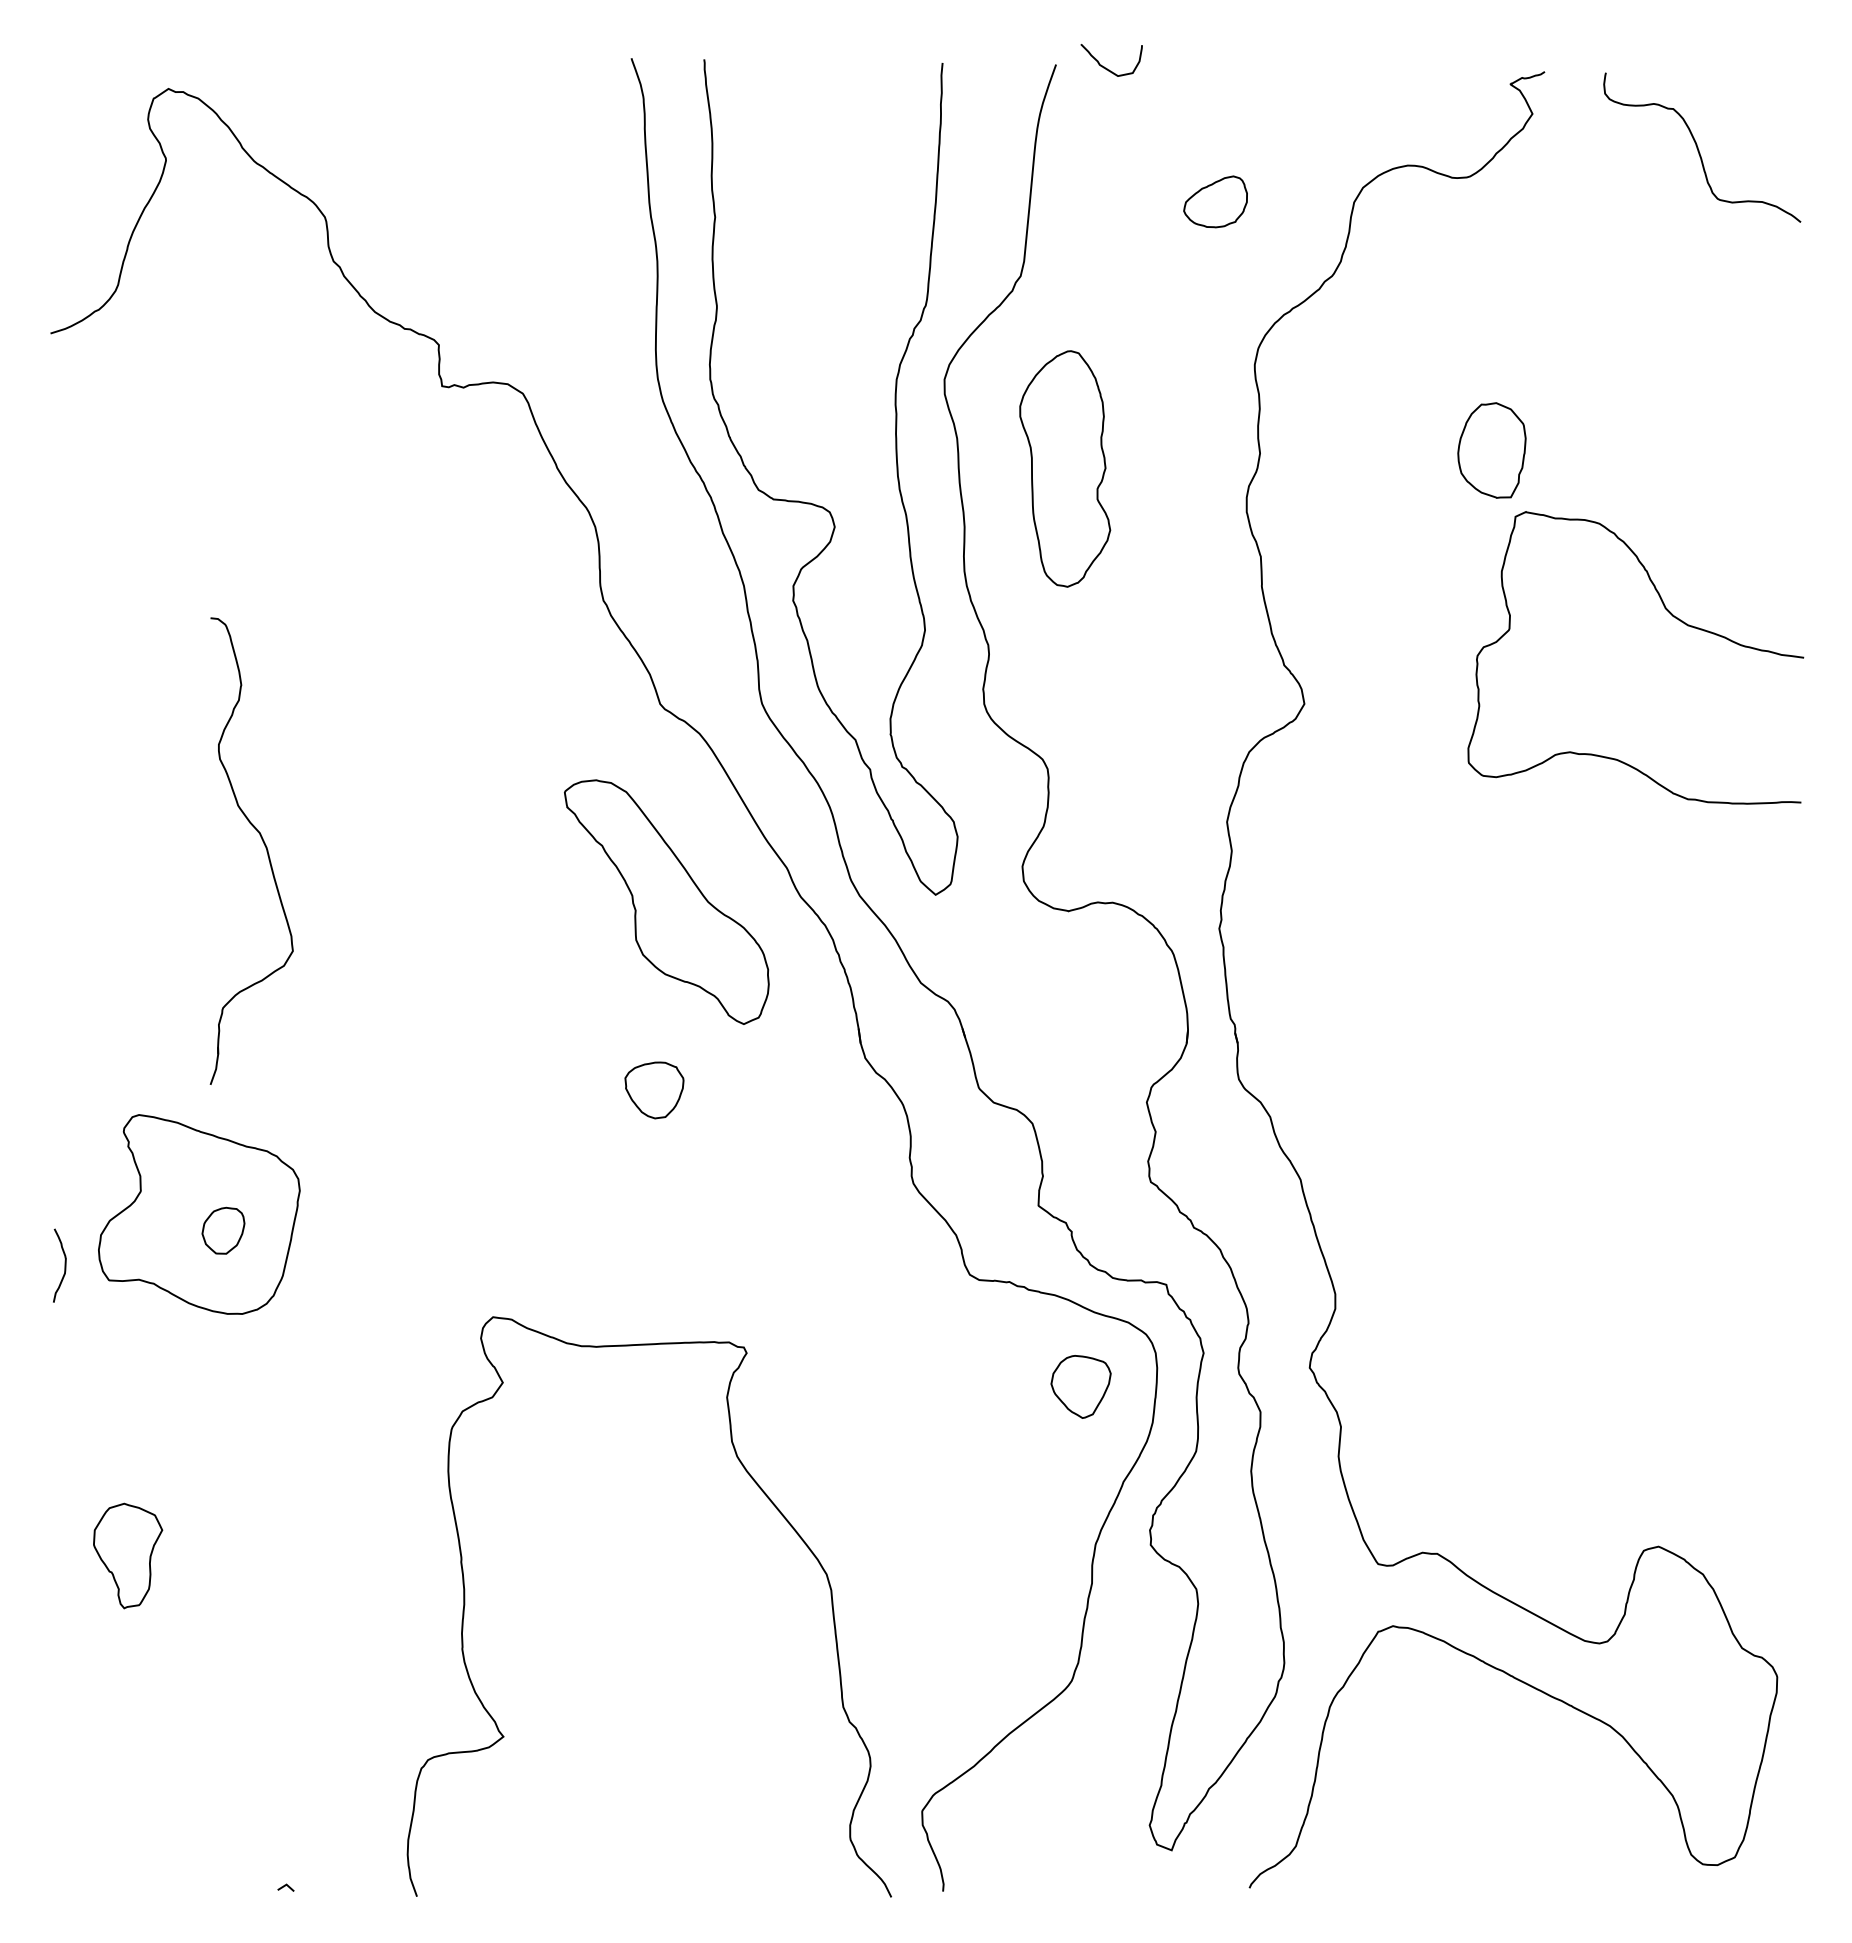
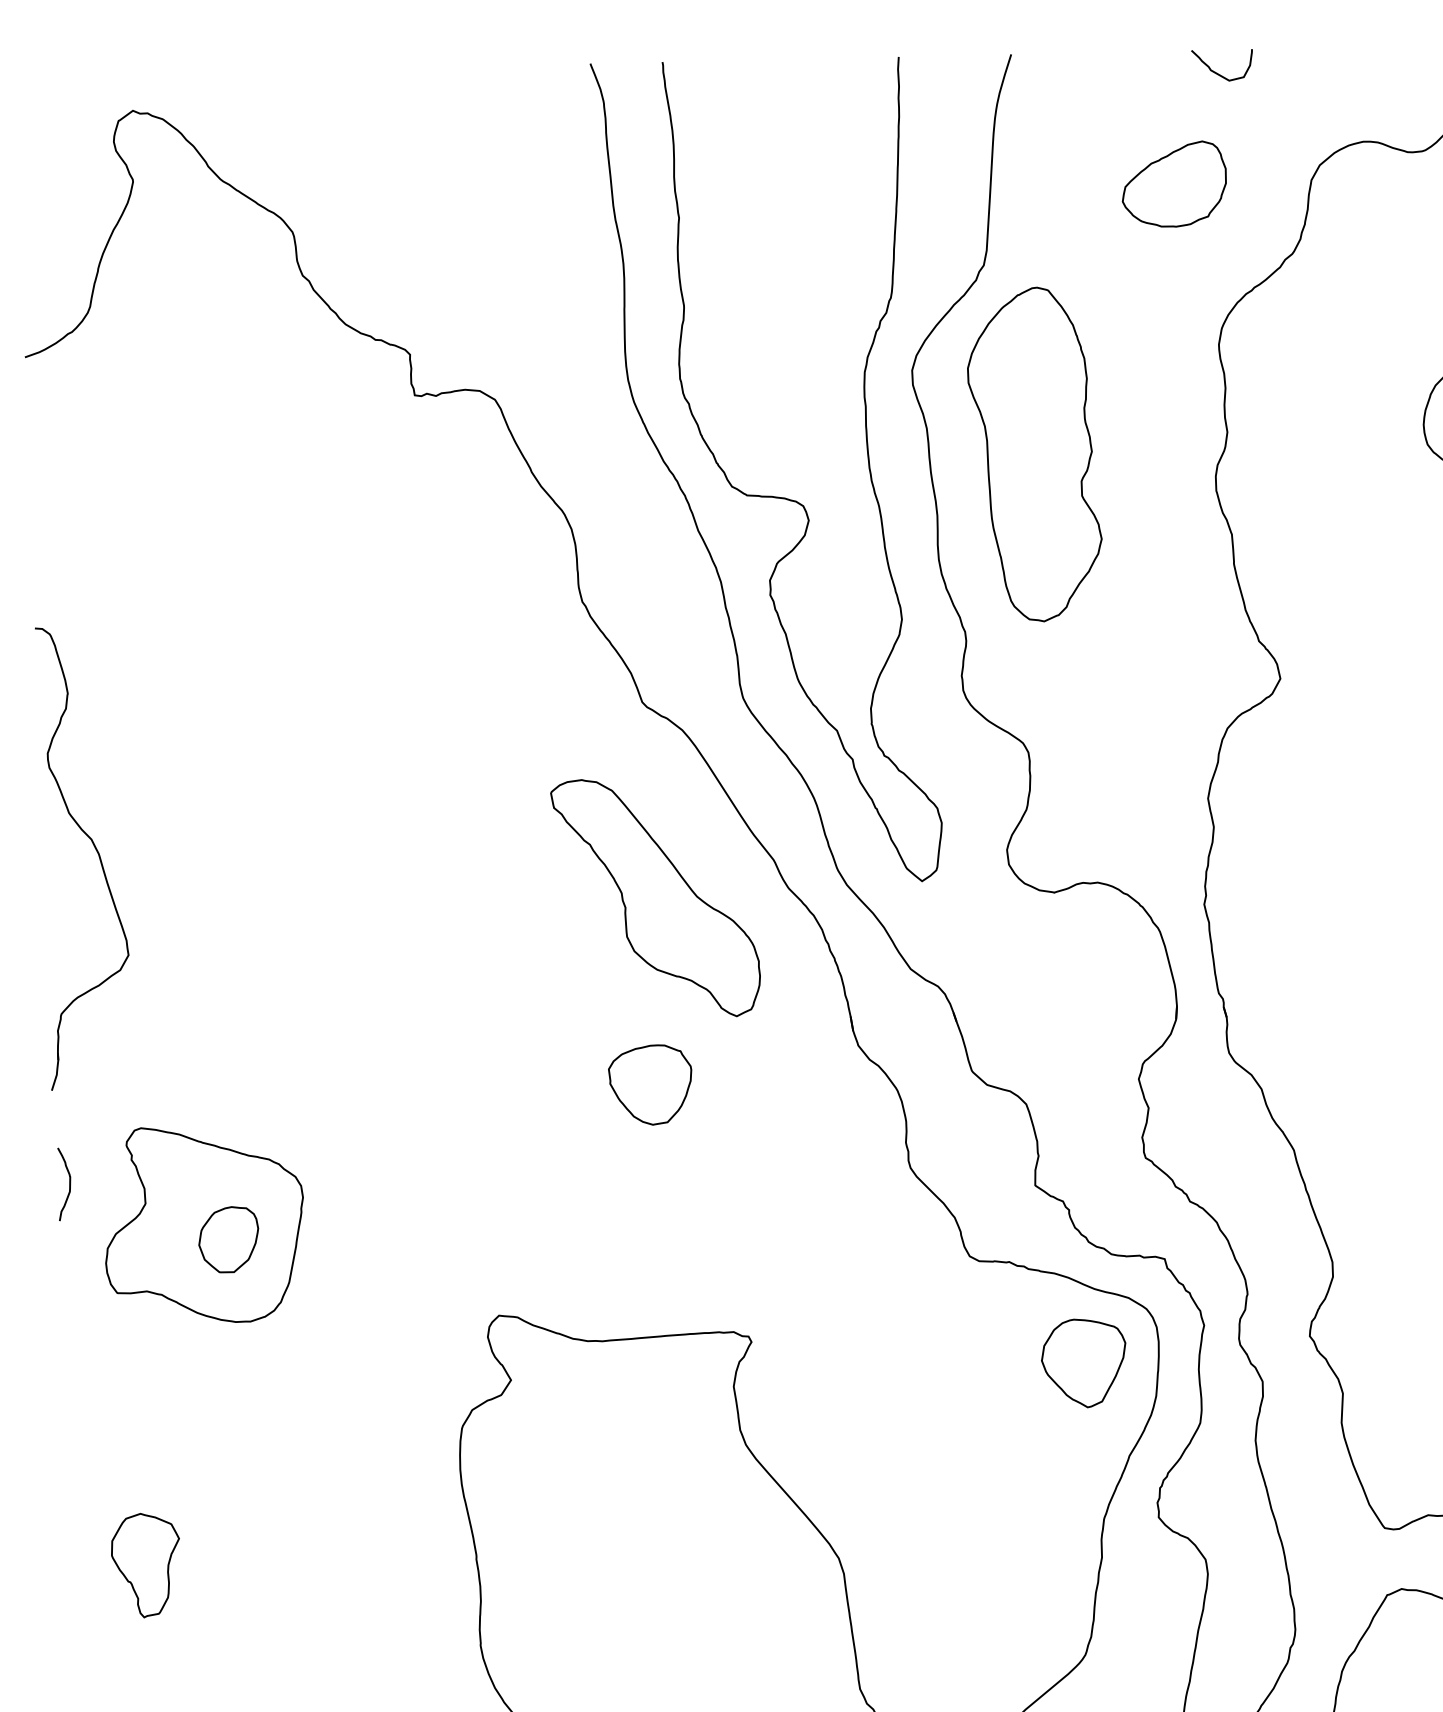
curve: (1106, 67) -> (1217, 72), moved
part: (1215, 201) -> (1174, 184), size x1.67
part: (1065, 468) -> (1035, 454), size x1.43
part: (263, 843) -> (95, 849), moved
part: (654, 1090) -> (650, 1085), size x1.43
part: (223, 1230) -> (228, 1239), size x1.43
curve: (64, 1265) -> (69, 1183), moved
part: (1080, 1386) -> (1083, 1362), size x1.43

